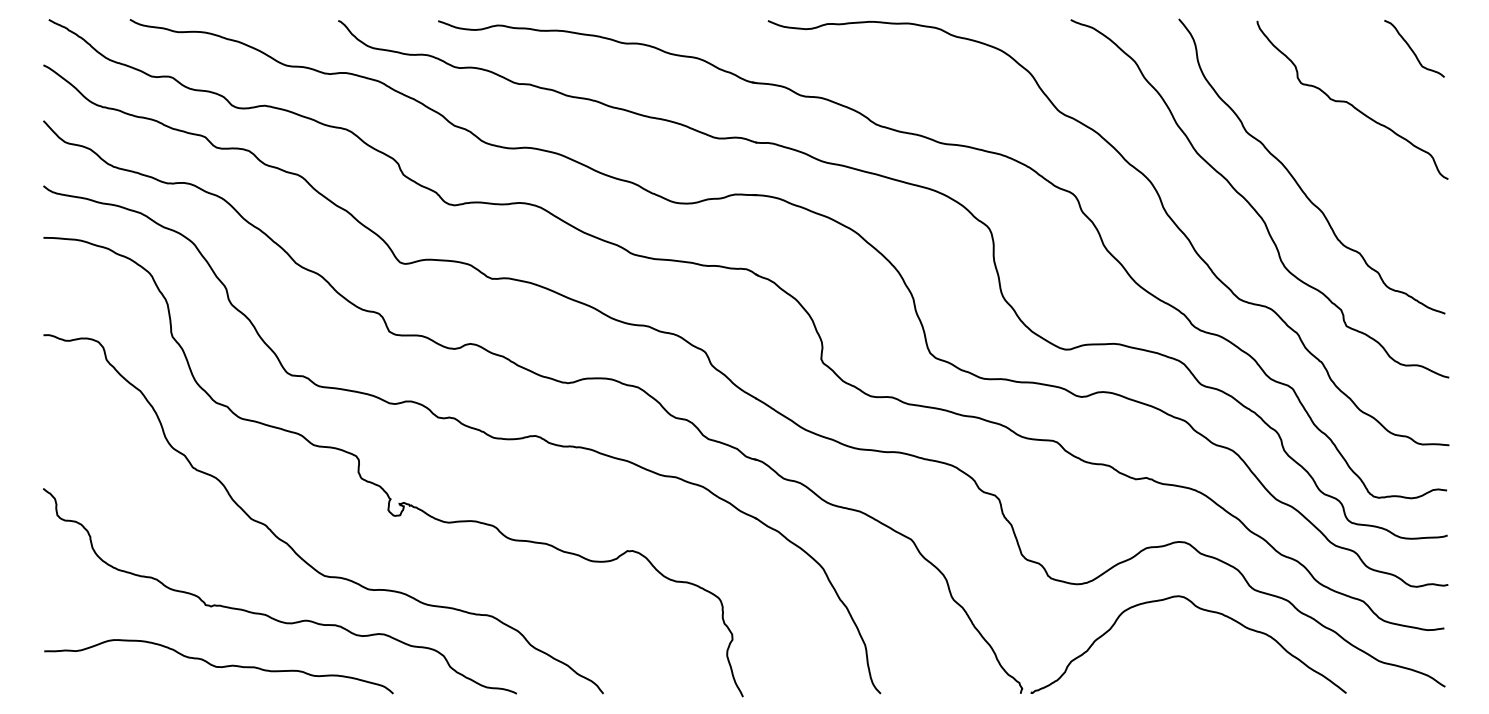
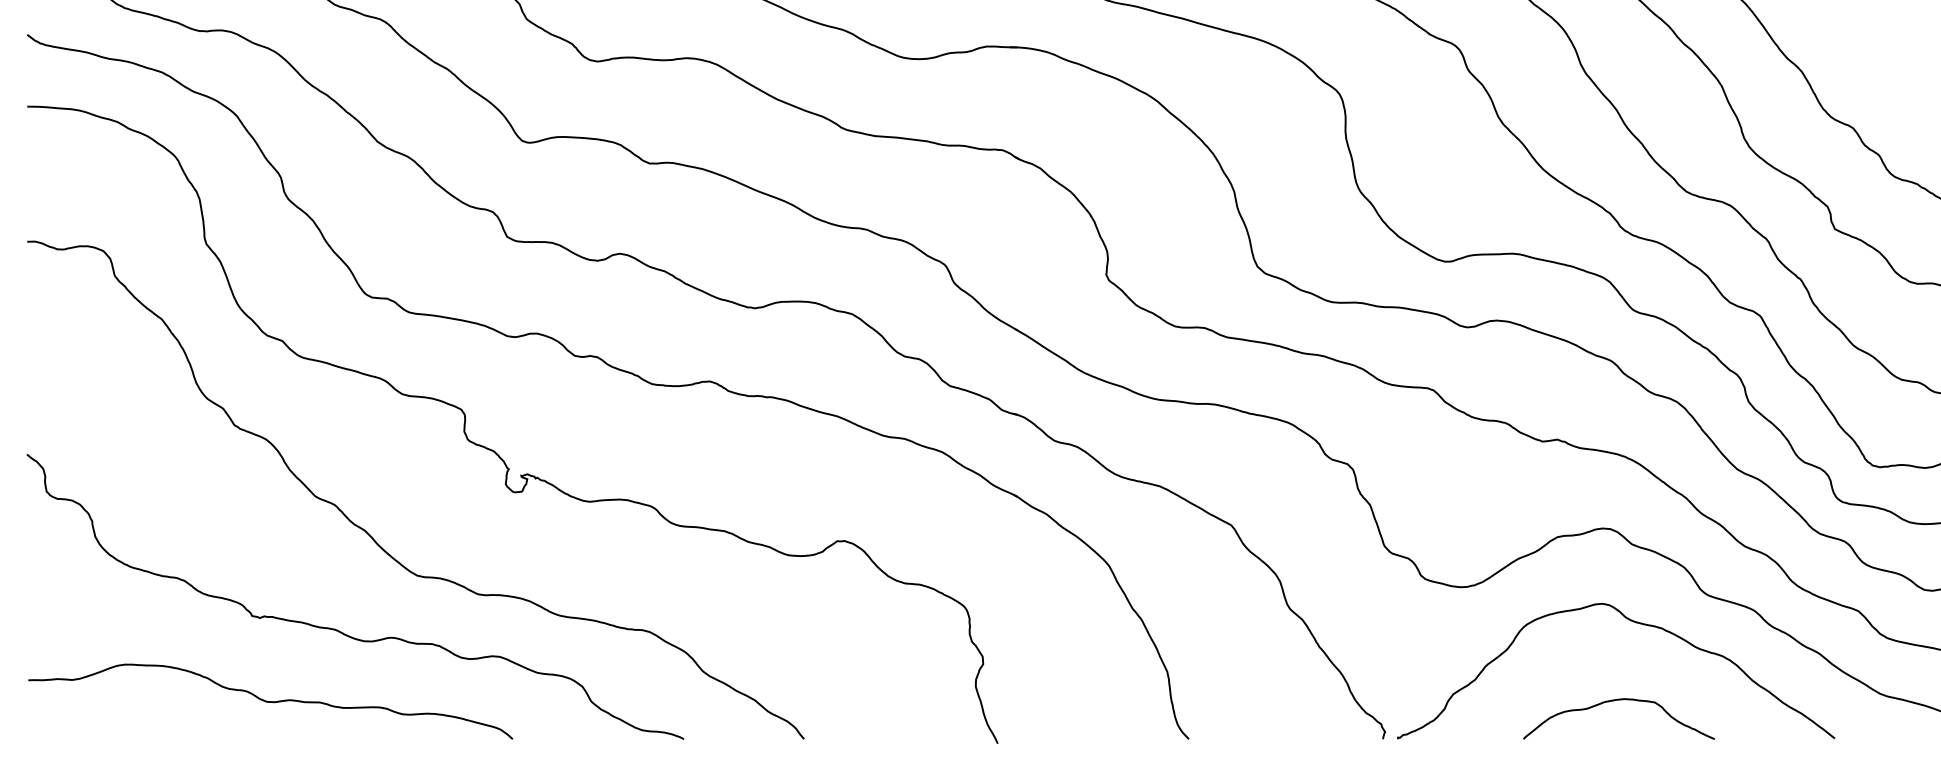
curve: (1190, 666) -> (1618, 701), added

